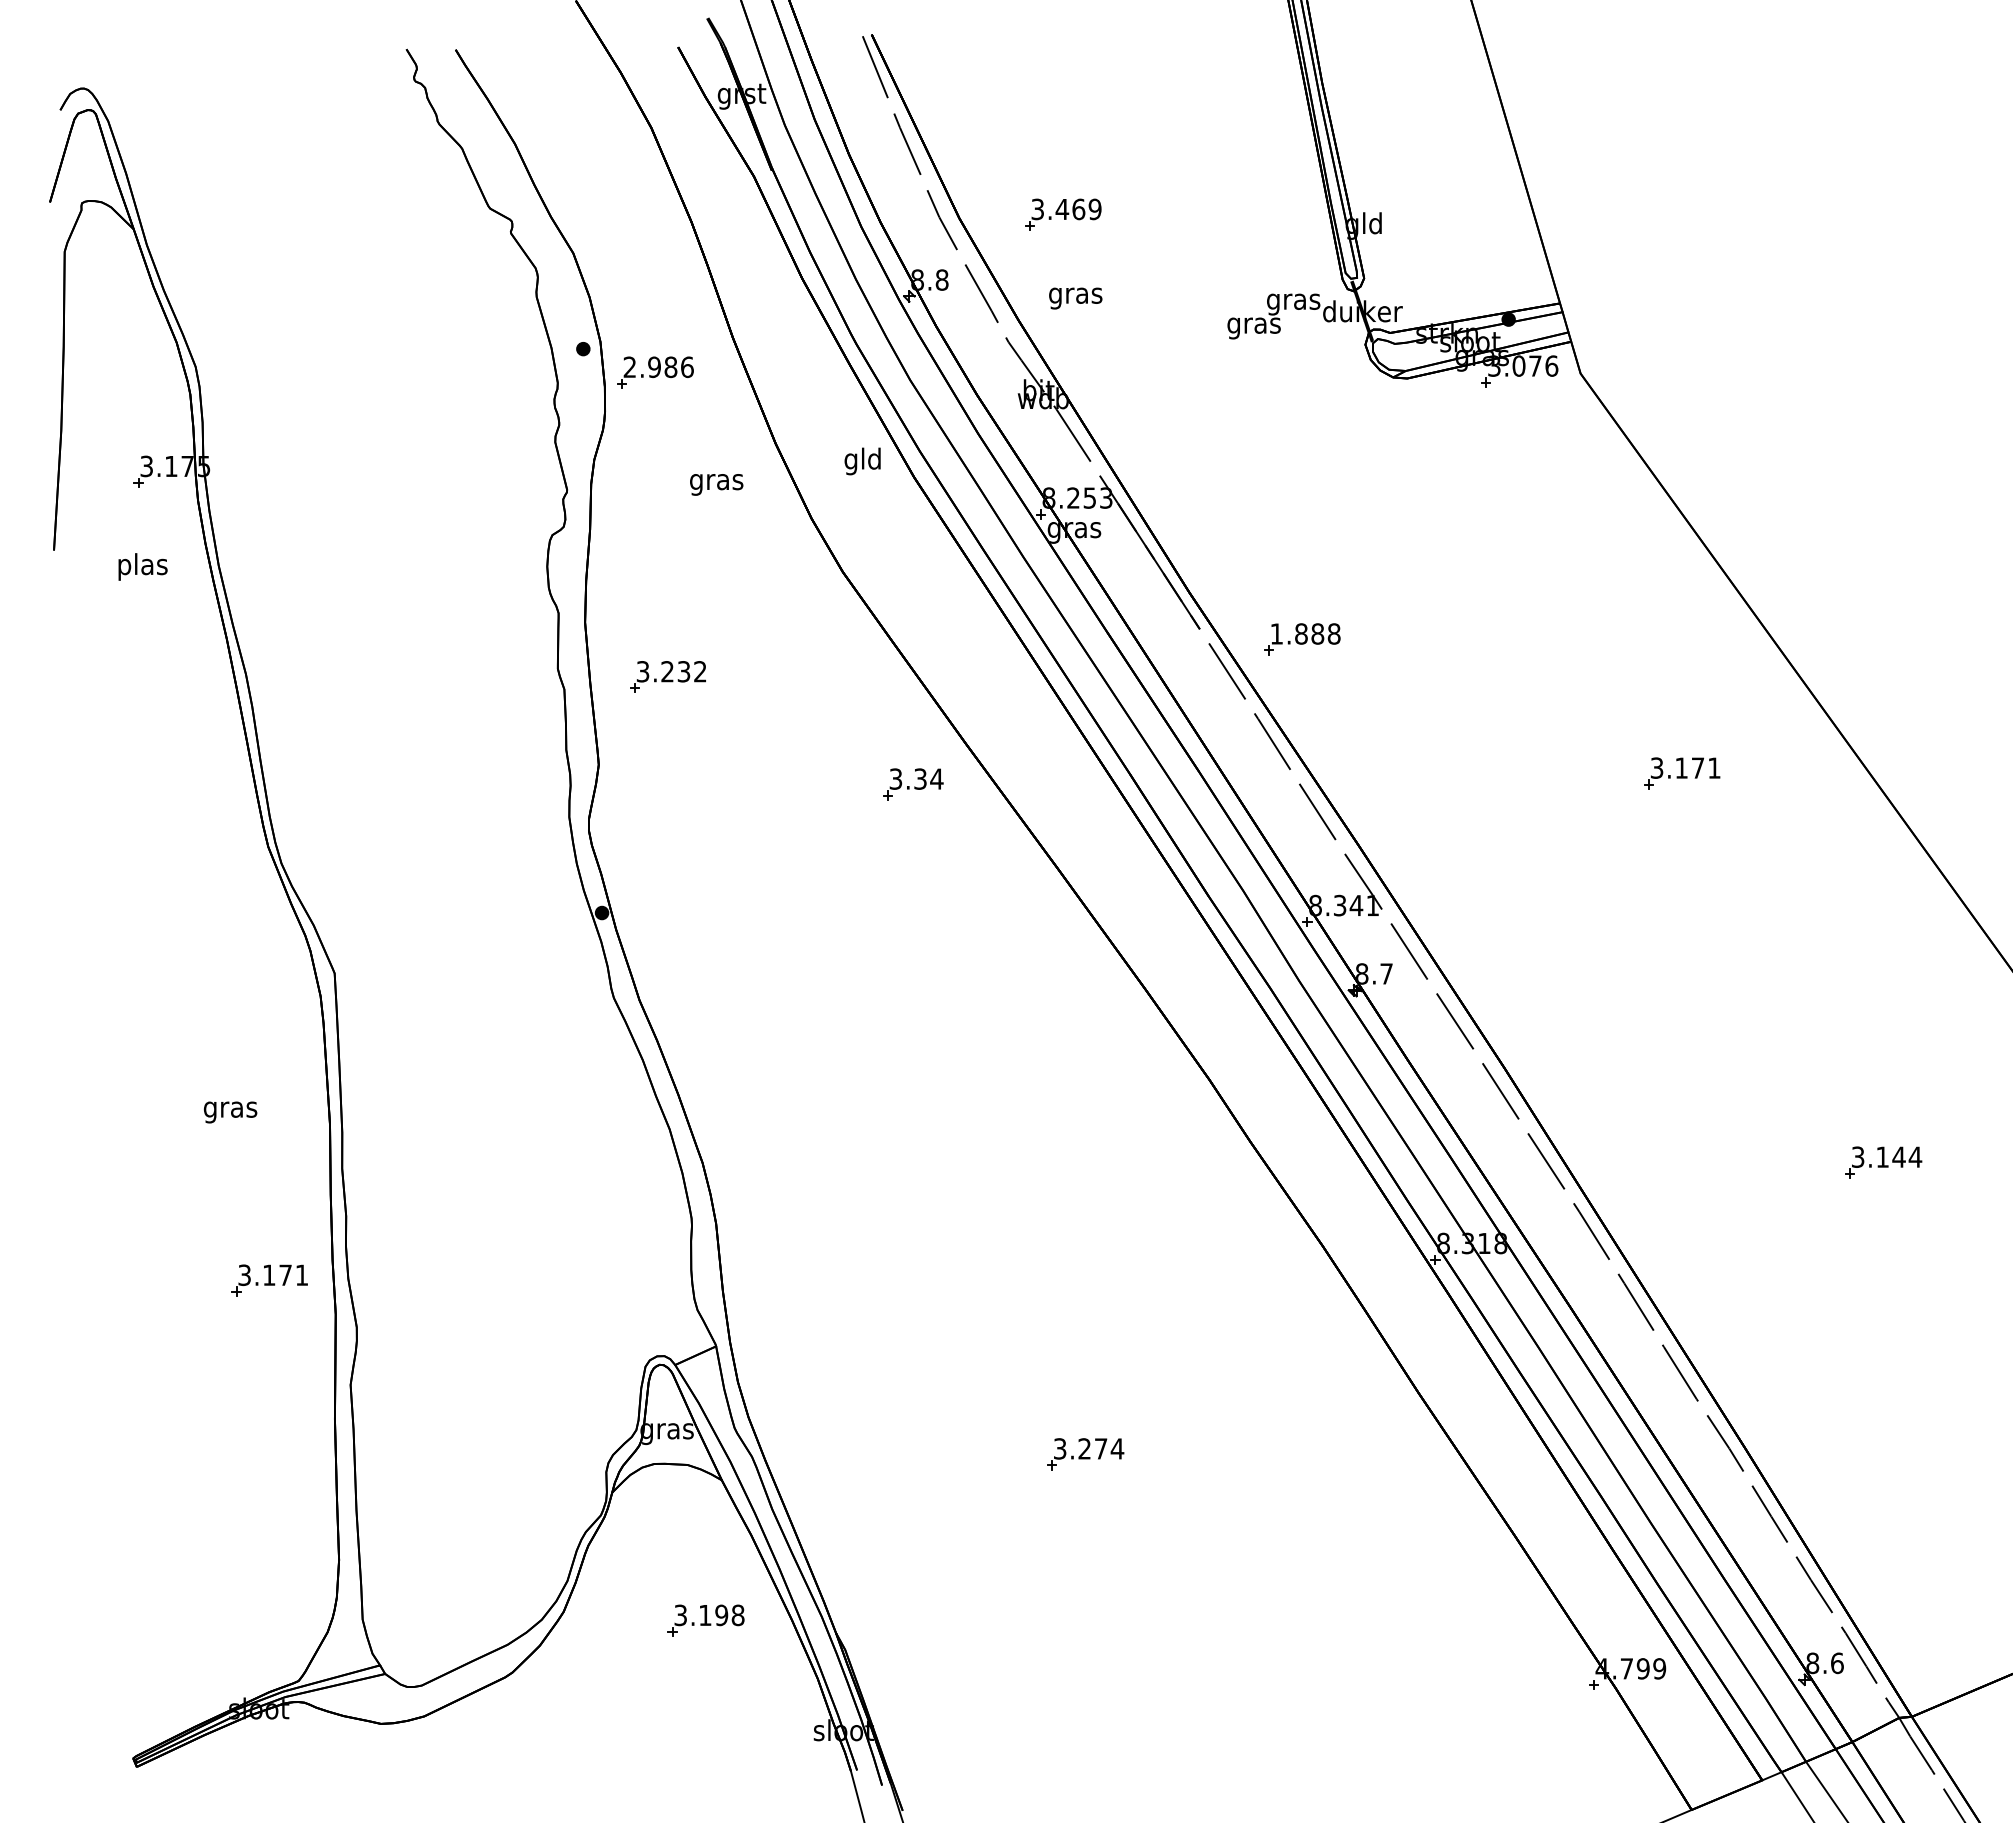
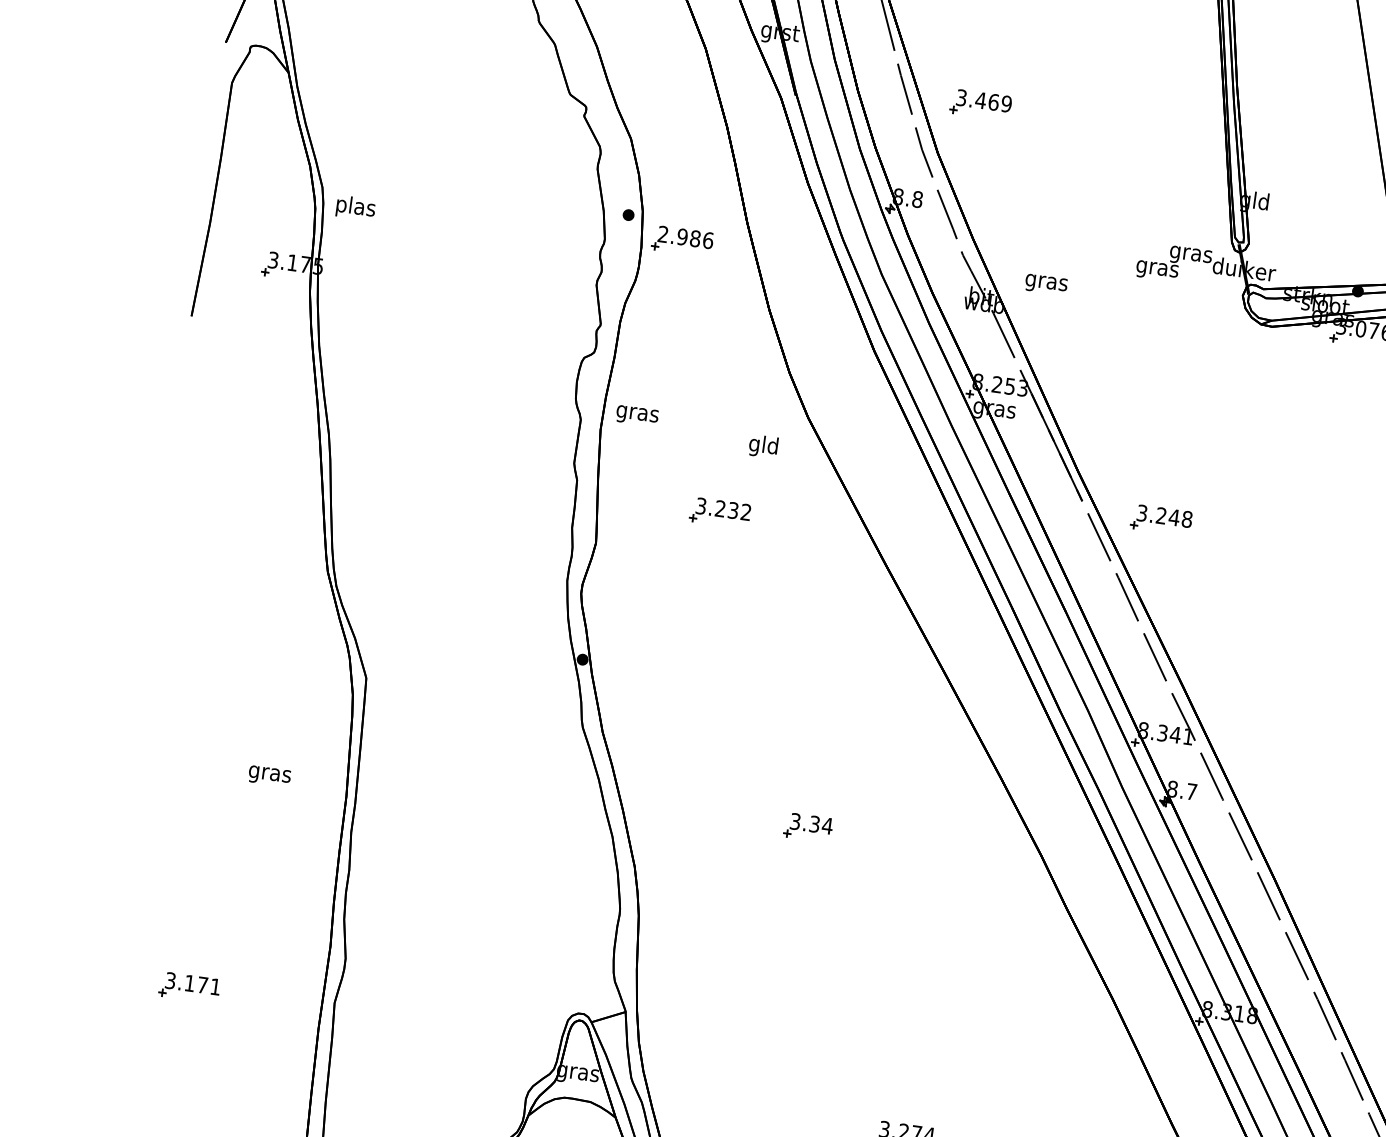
part: (1063, 214) -> (981, 104), moved
text: (1075, 298) -> (1046, 284), moved
text: (862, 461) -> (763, 446), moved
text: (716, 484) -> (637, 415), moved
text: (142, 566) -> (355, 207), moved
text: (1297, 633) -> (1158, 515), 1.888 -> 3.248
part: (667, 676) -> (719, 512), moved
part: (913, 784) -> (808, 827), moved
part: (269, 1280) -> (189, 987), moved

